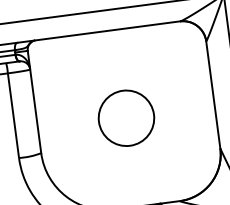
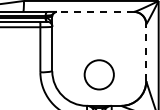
line: (105, 30) -> (94, 11), solid -> dashed
line: (213, 94) -> (146, 52), solid -> dashed
circle: (124, 117) -> (98, 74), moved

